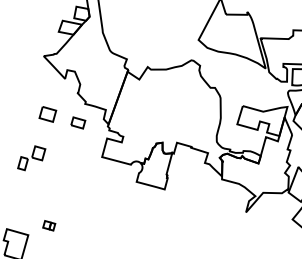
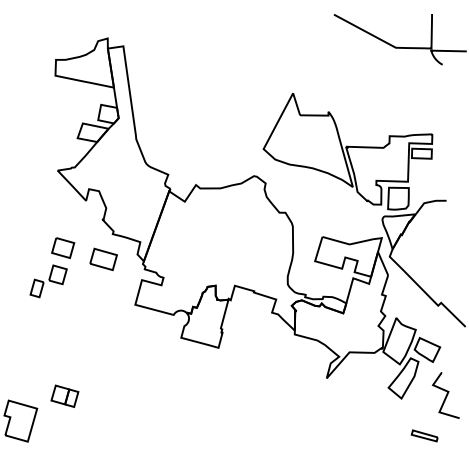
part: (78, 123) -> (103, 259), size x1.43
part: (31, 158) -> (48, 281), moved
part: (48, 225) -> (64, 395), size x1.67

